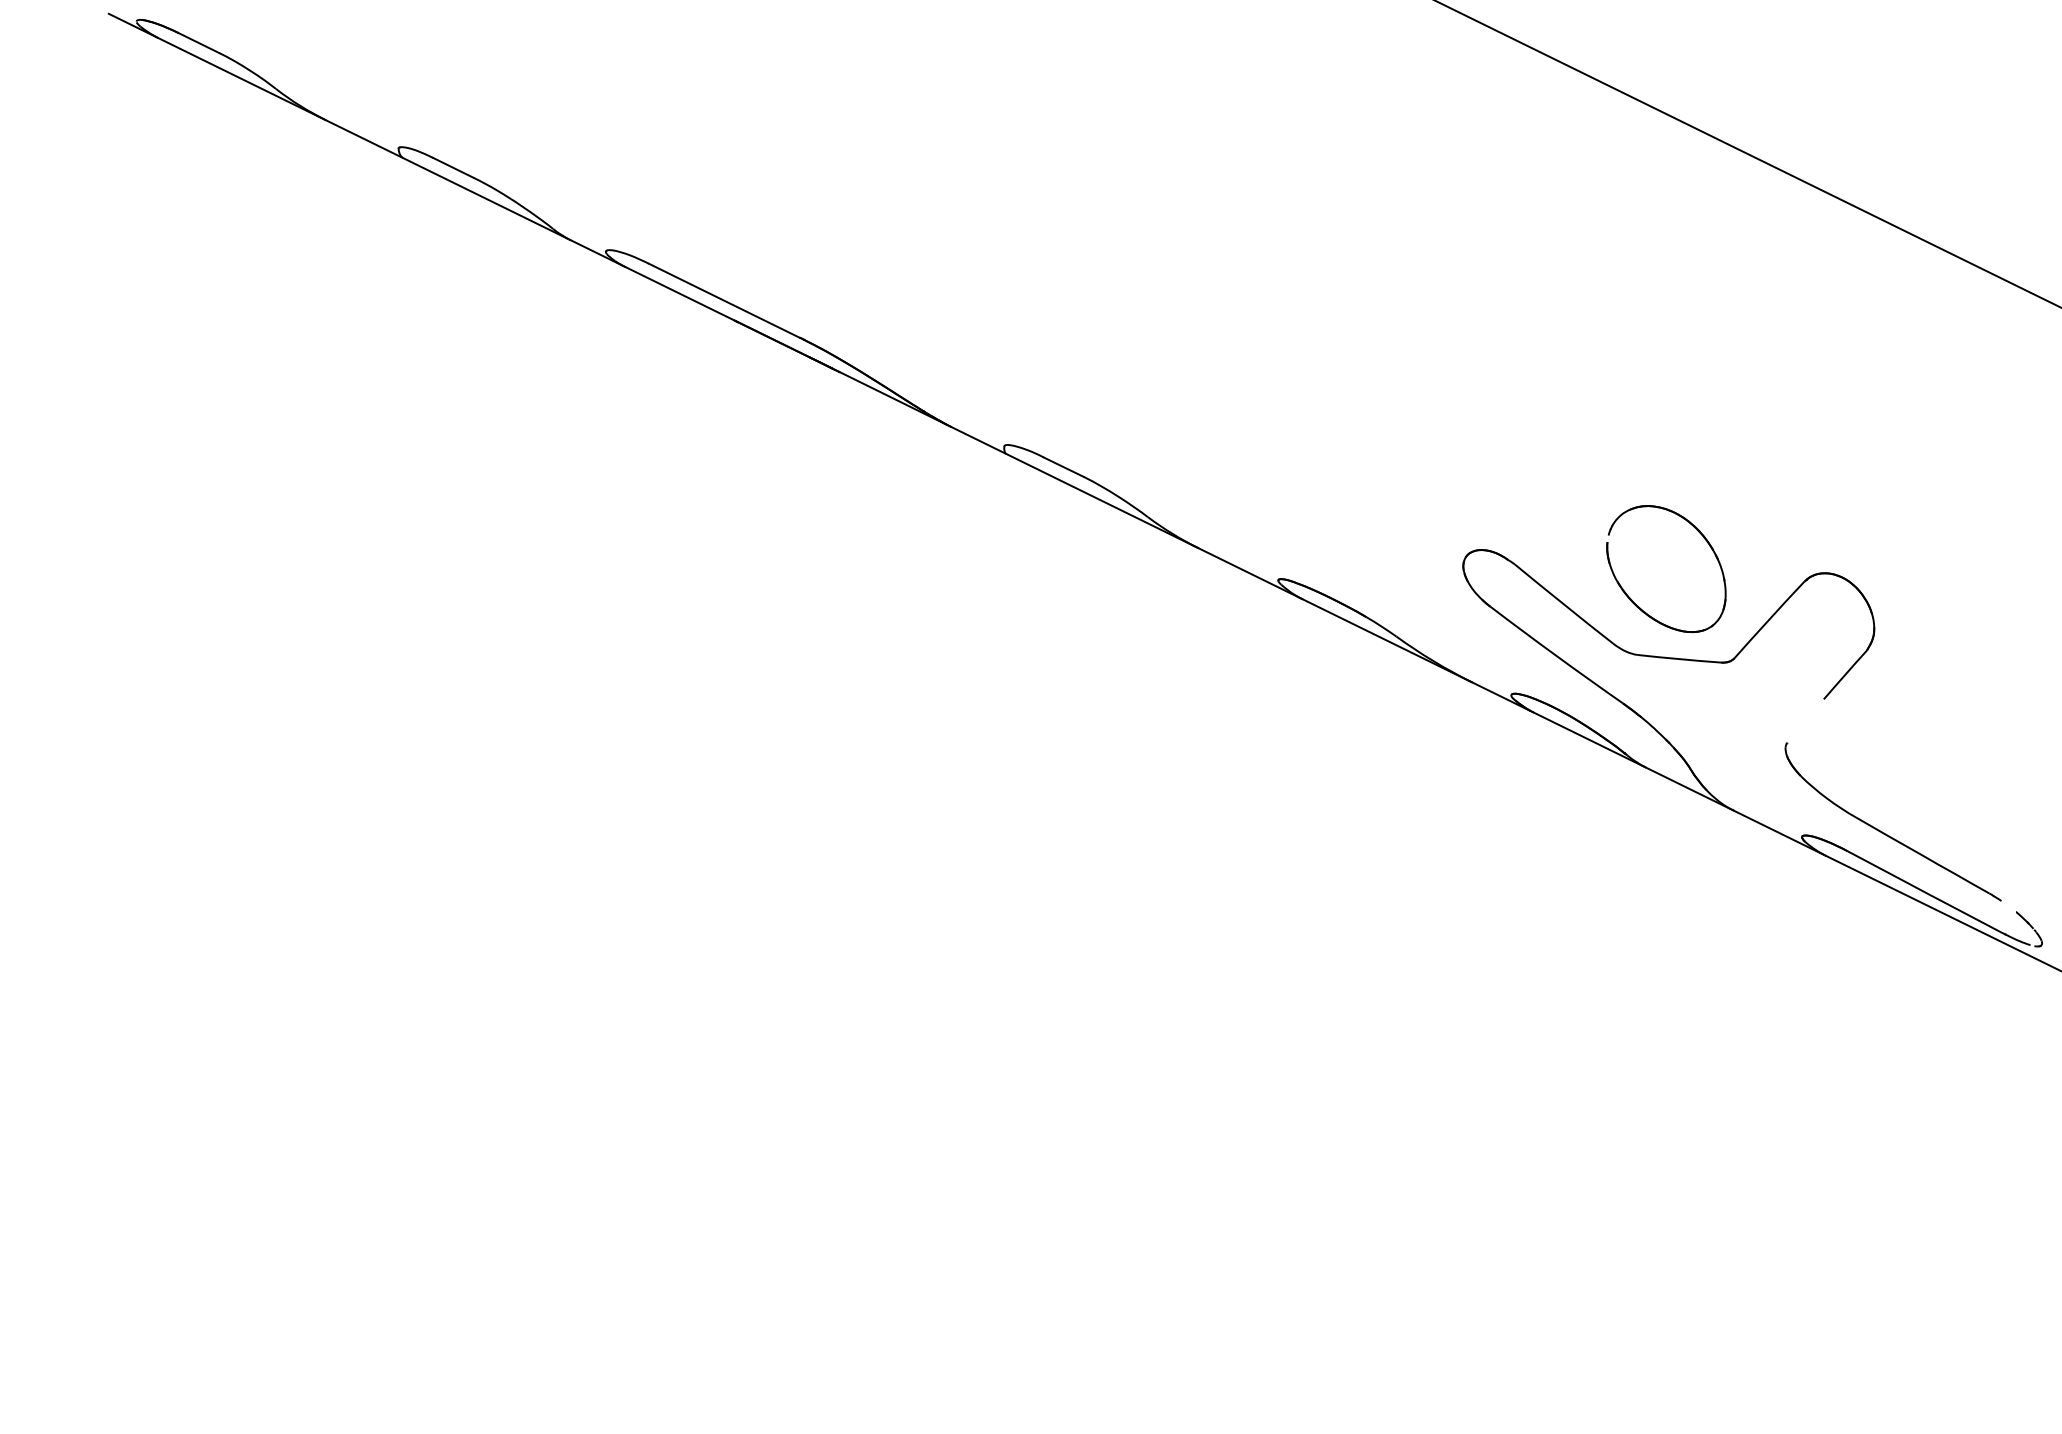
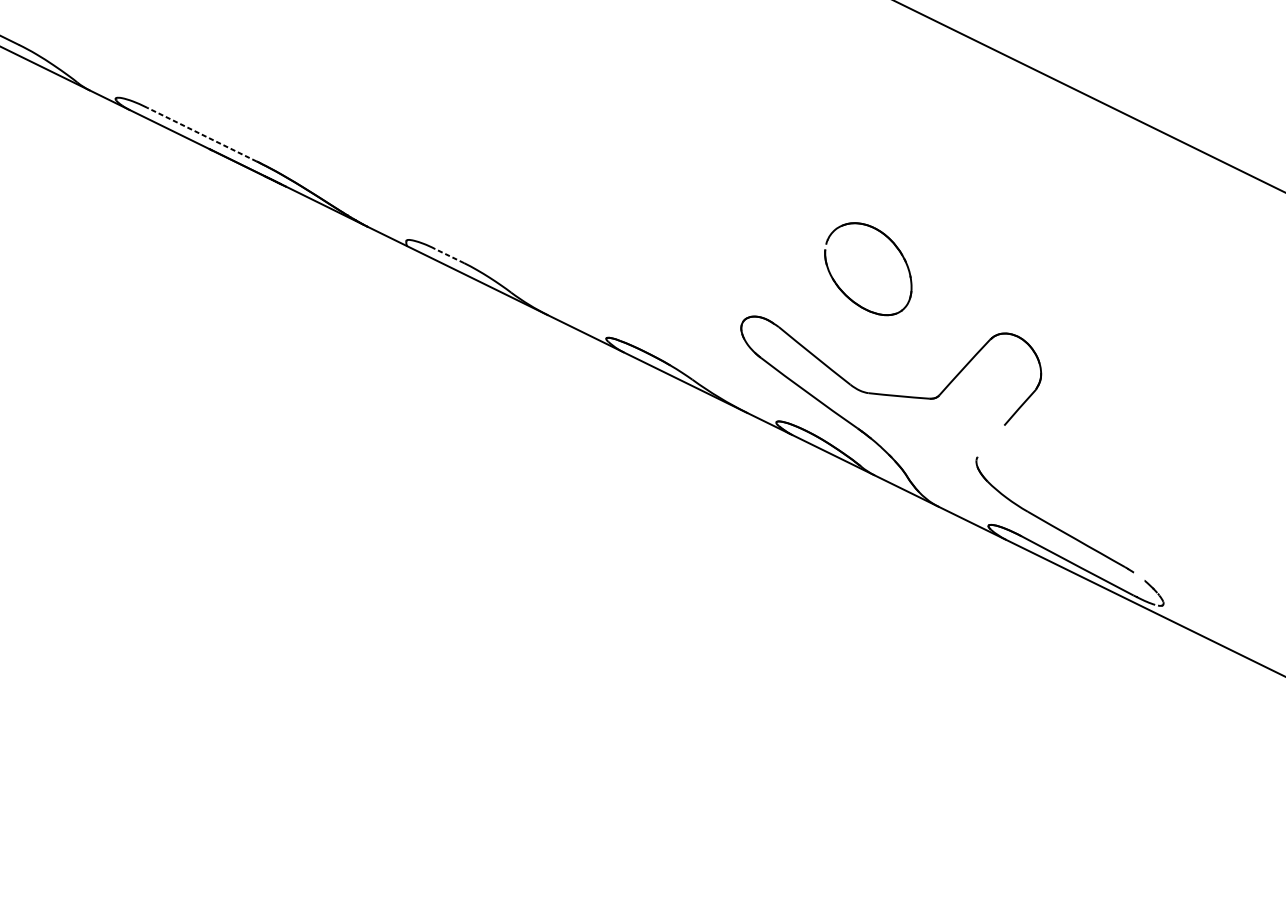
line: (724, 300) -> (202, 134), solid -> dashed
line: (1063, 466) -> (449, 255), solid -> dashed
part: (1631, 598) -> (842, 290), moved

